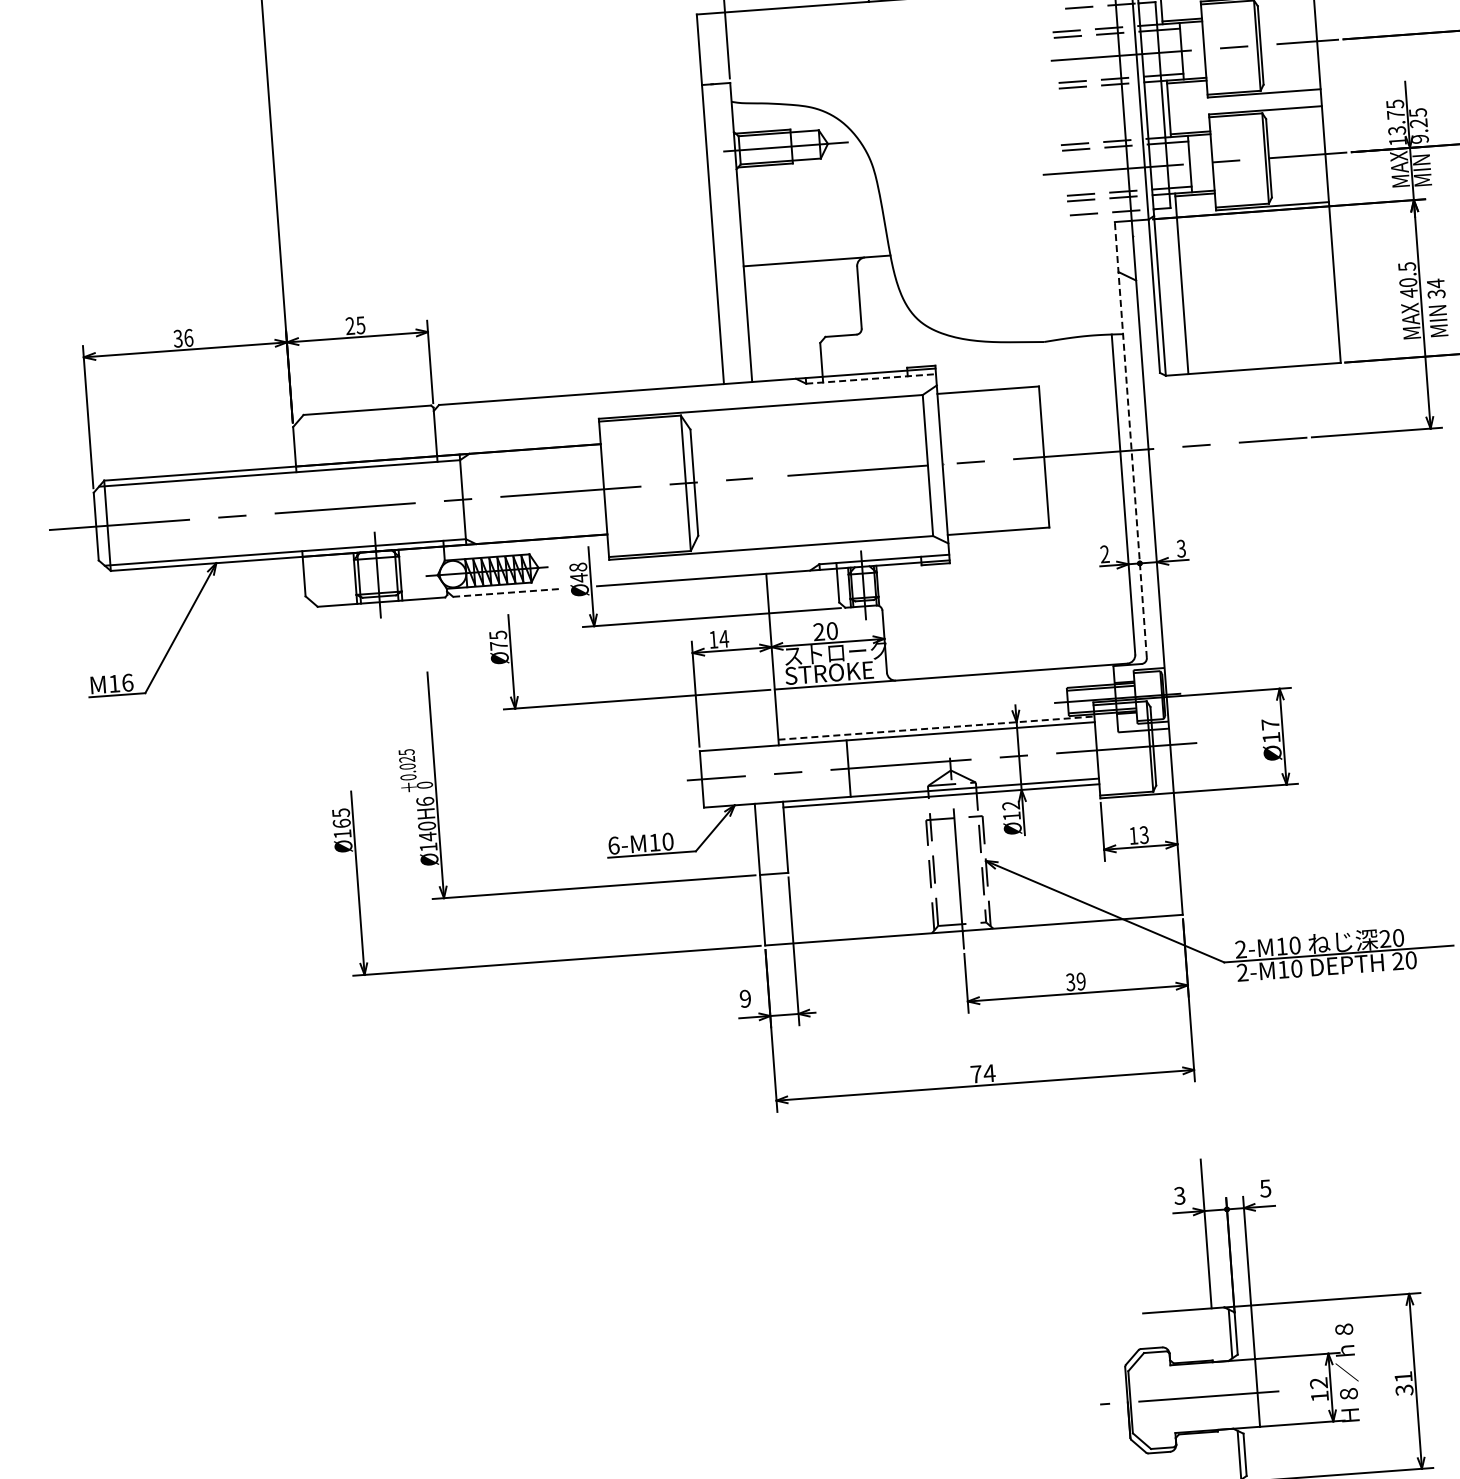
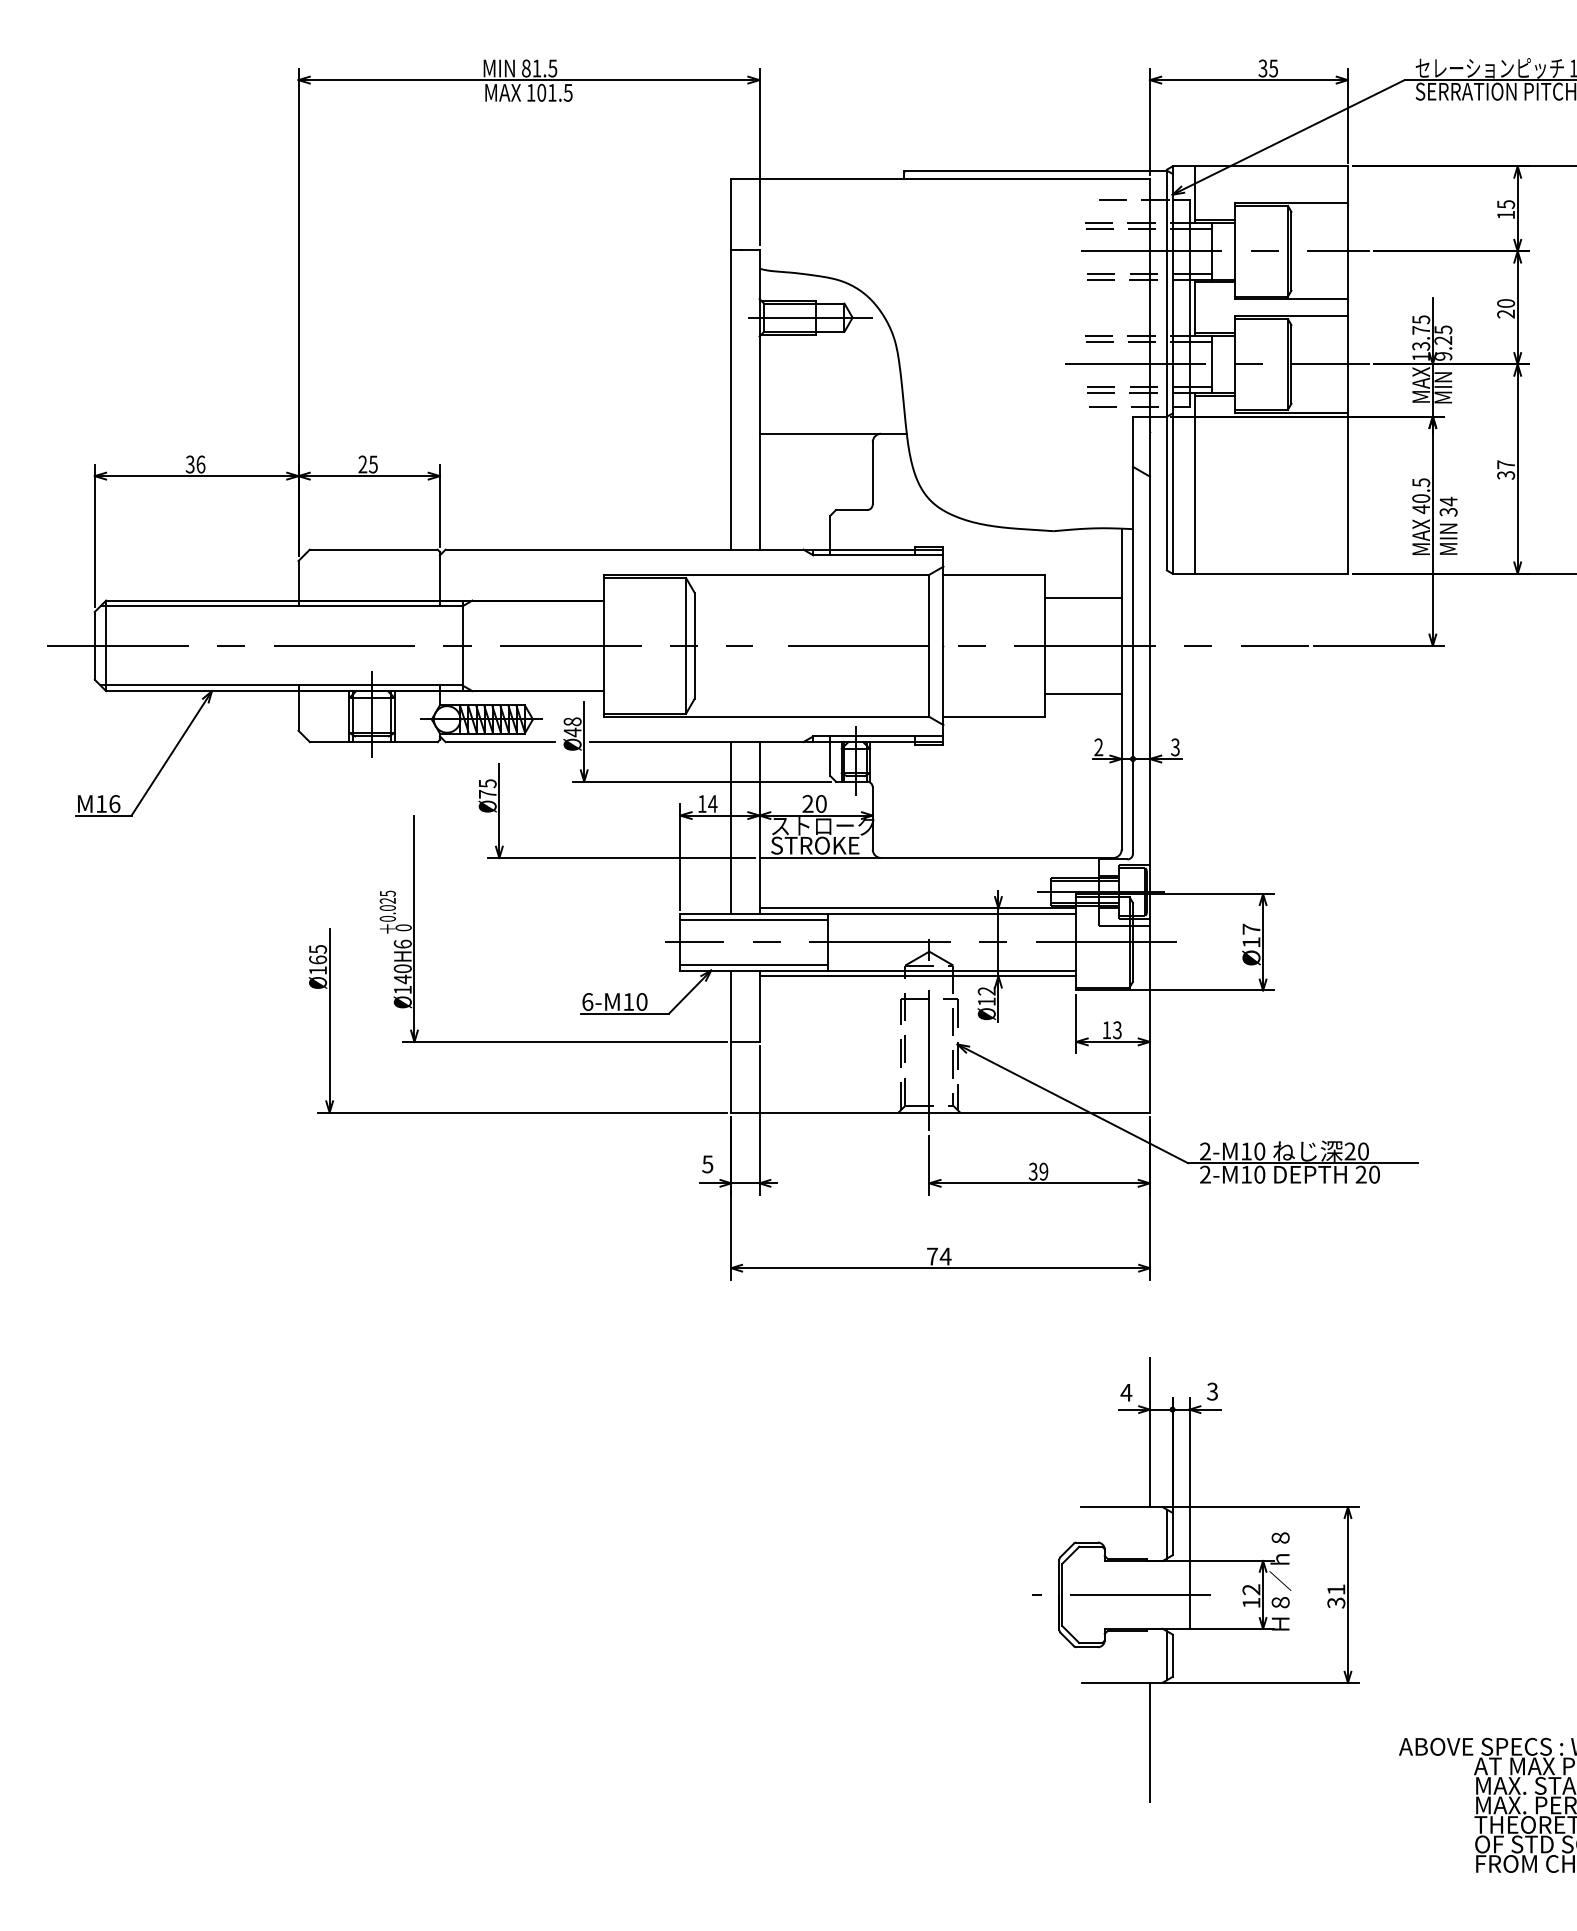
line: (871, 379) -> (878, 555), dashed -> solid
line: (1078, 405) -> (1083, 597), added
line: (1131, 440) -> (1133, 635), dashed -> solid
line: (1085, 501) -> (1083, 693), added
line: (507, 593) -> (500, 742), dashed -> solid
line: (744, 661) -> (731, 827), added
line: (936, 728) -> (918, 908), dashed -> solid
line: (773, 751) -> (753, 919), added
line: (776, 796) -> (753, 964), added
text: (745, 998) -> (707, 1164), 9 -> 5
text: (1265, 1188) -> (1212, 1391), 5 -> 3
text: (1179, 1195) -> (1126, 1392), 3 -> 4

